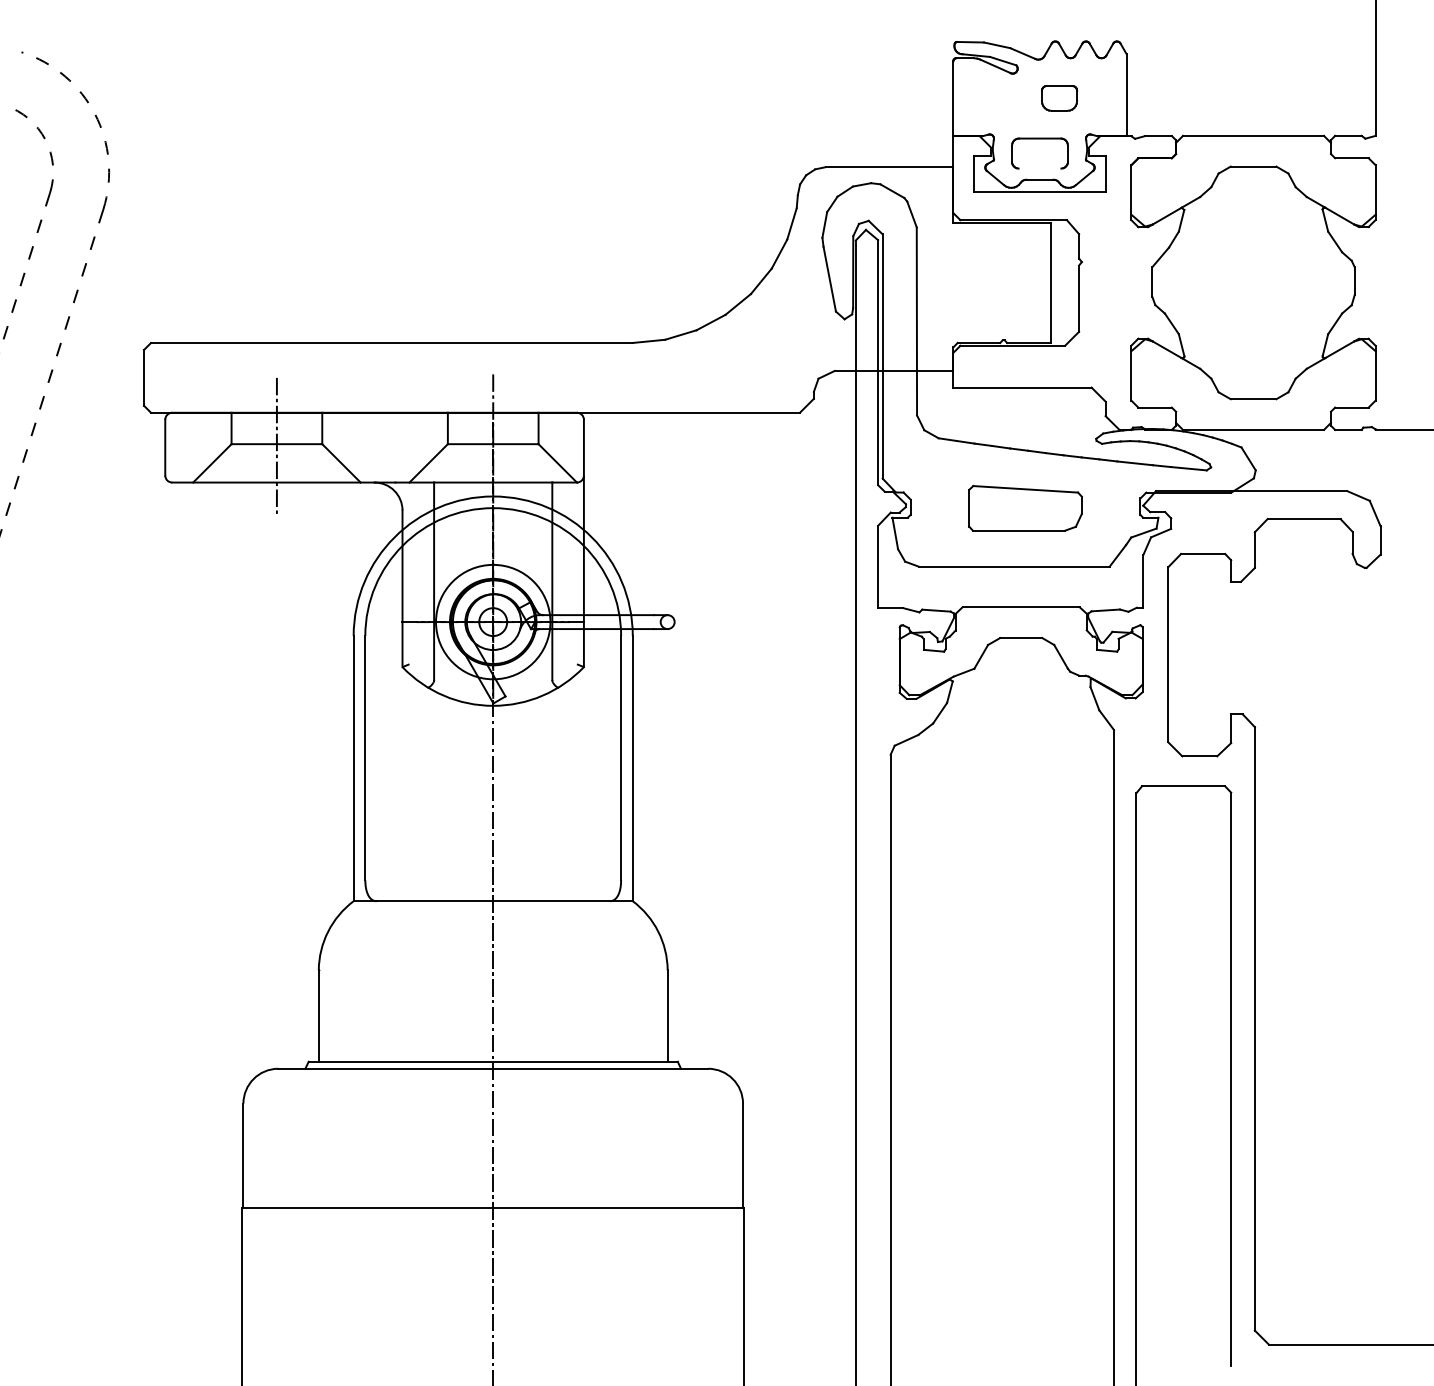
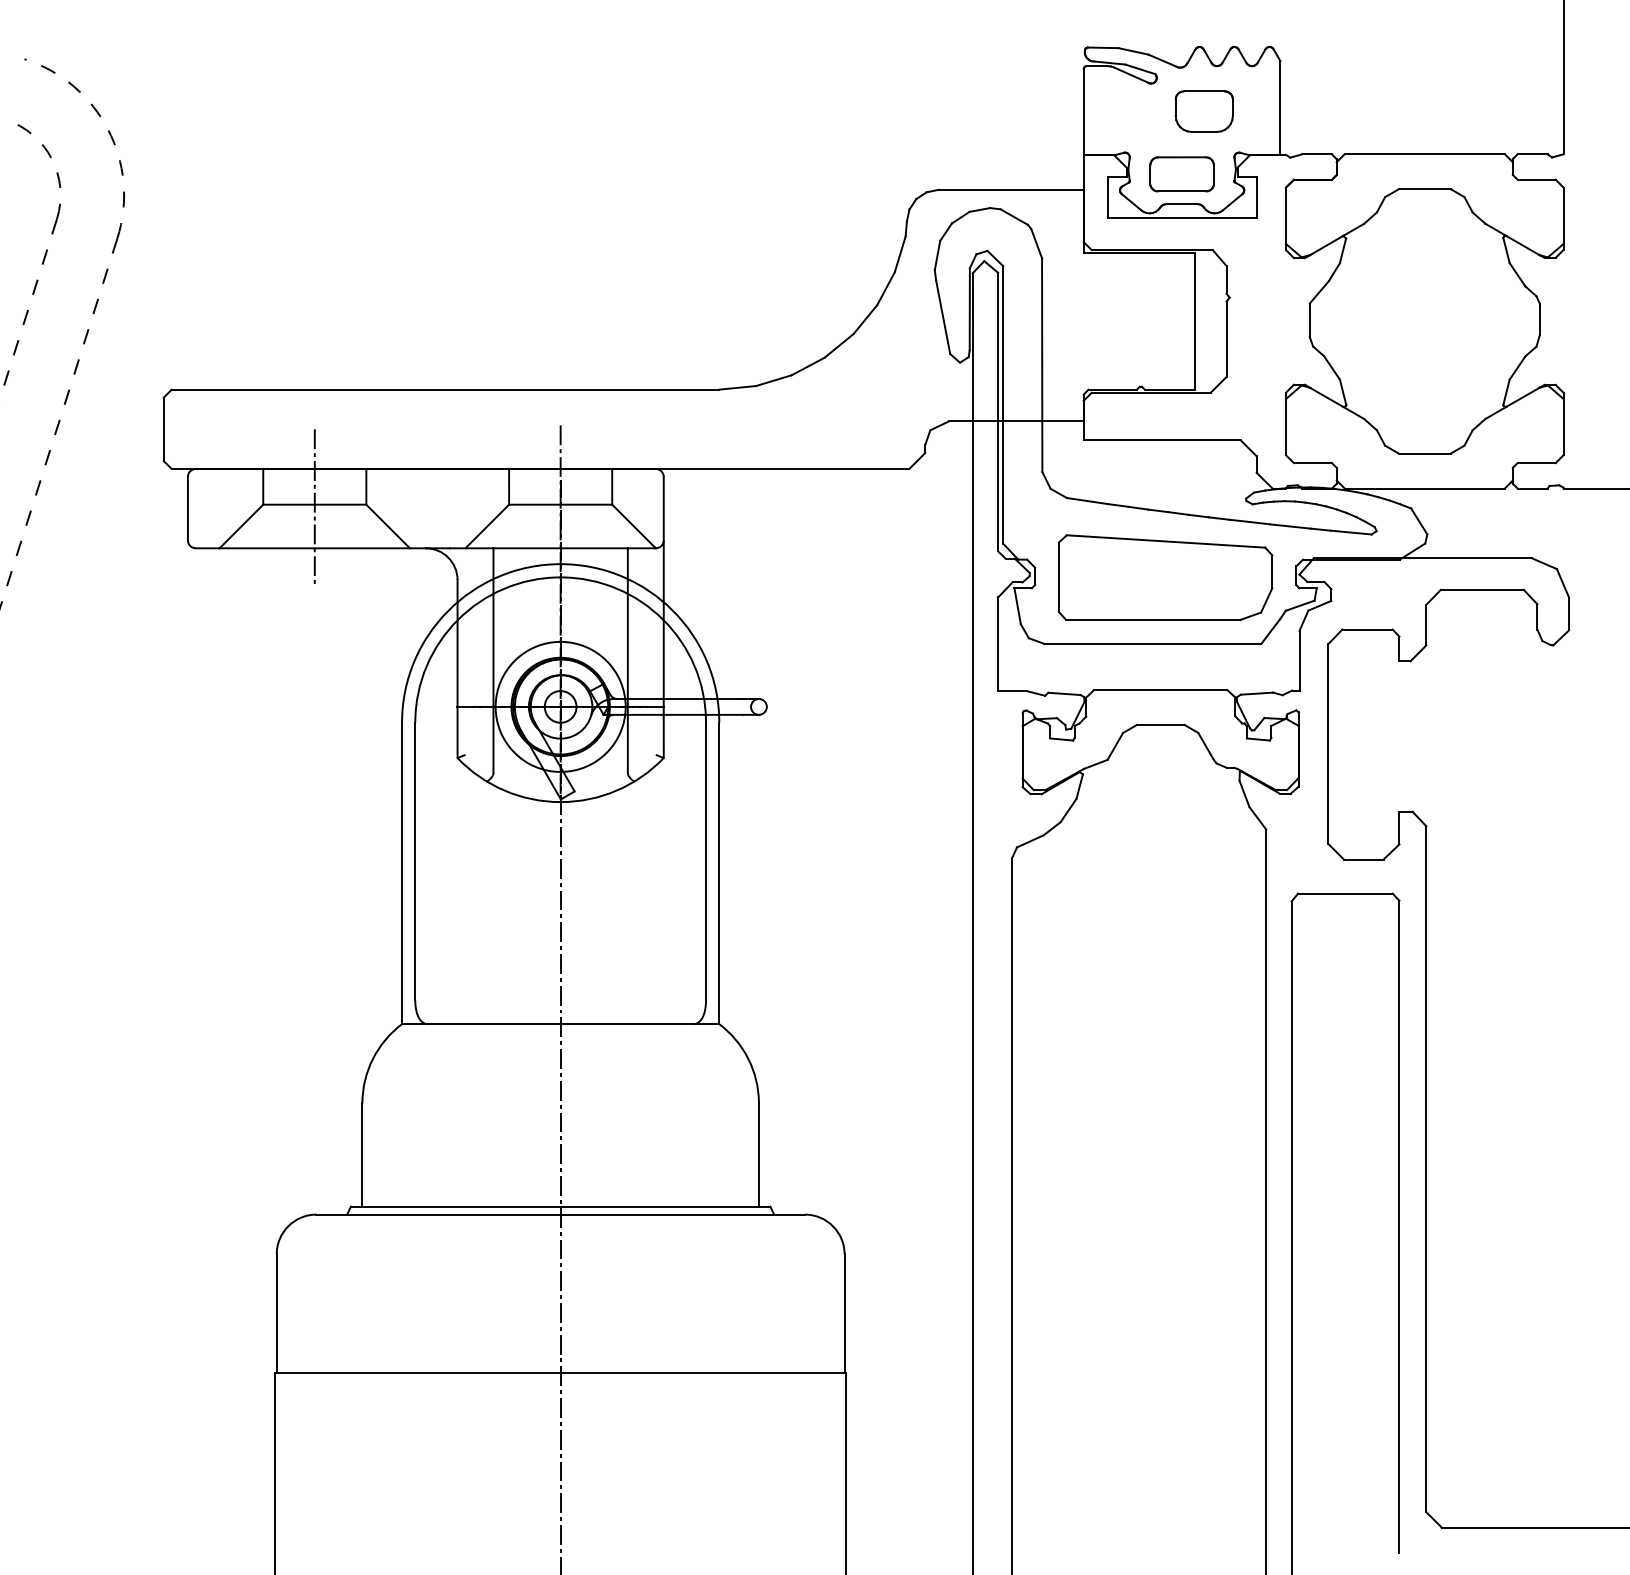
part: (1059, 98) -> (1204, 111), size x1.43
line: (1039, 168) -> (1181, 191), added
part: (1025, 508) -> (1165, 577), size x1.67

